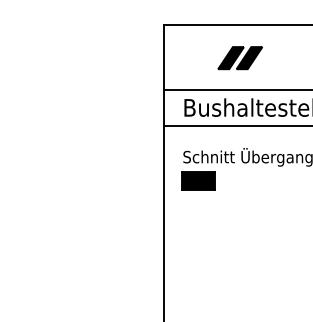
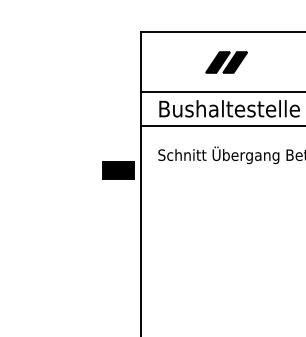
part: (240, 58) -> (226, 62), moved
part: (198, 180) -> (118, 170), moved

